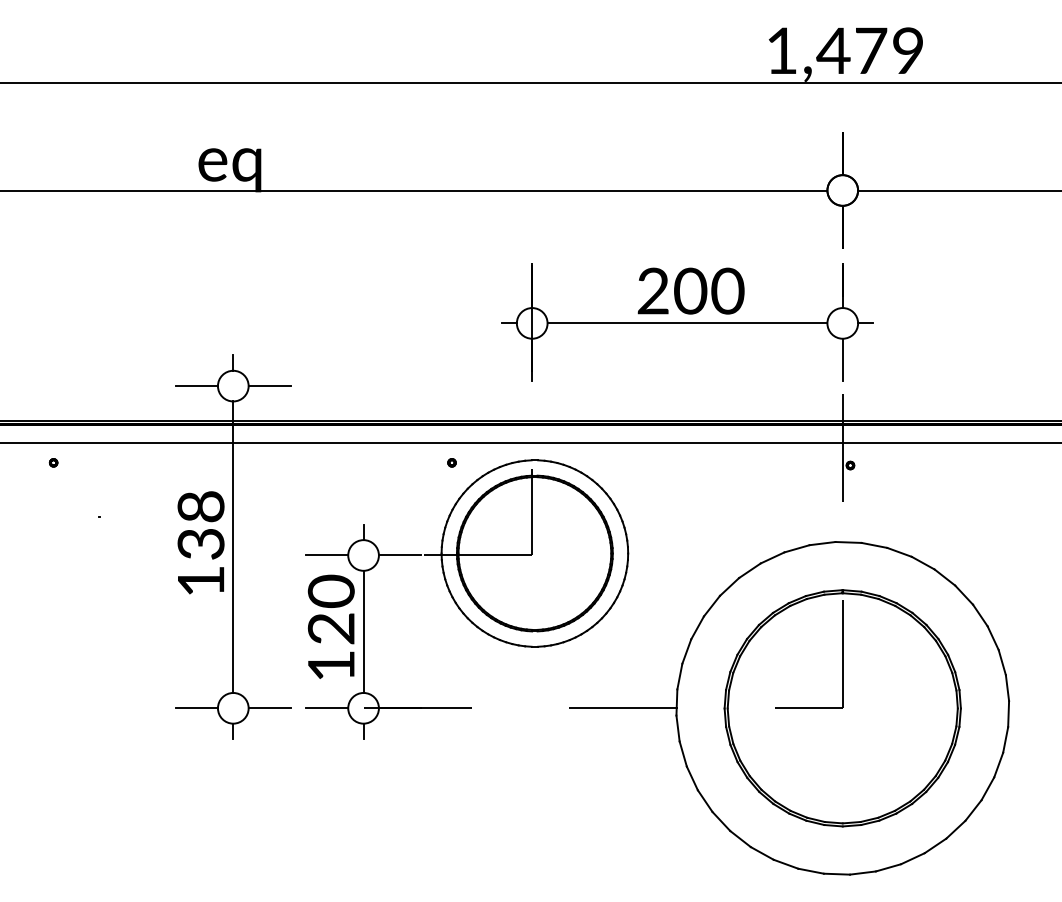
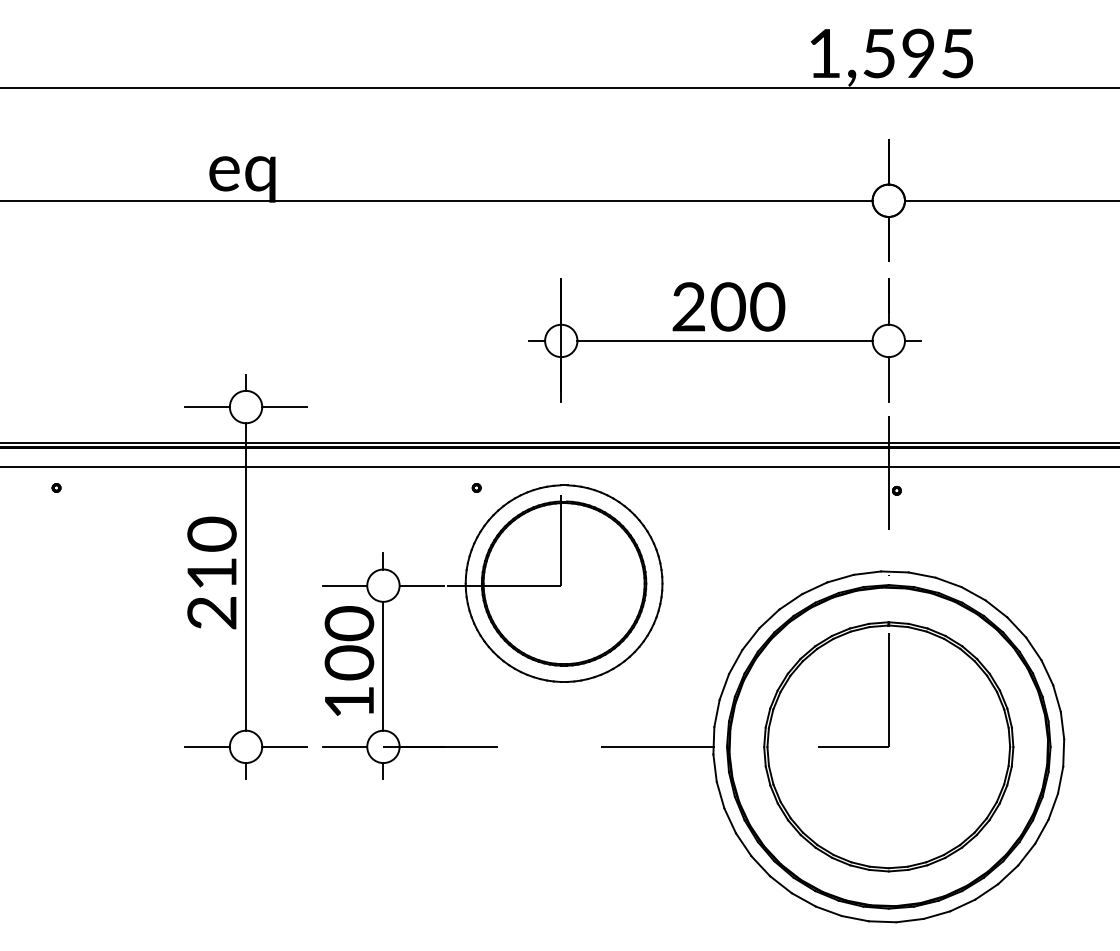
text: (869, 50) -> (916, 53), 1,479 -> 1,595
text: (200, 542) -> (211, 572), 138 -> 210
text: (331, 628) -> (349, 662), 120 -> 100
part: (842, 707) -> (888, 746), added

